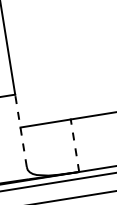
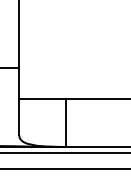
line: (21, 130) -> (19, 101), dashed -> solid
line: (74, 145) -> (65, 122), dashed -> solid

